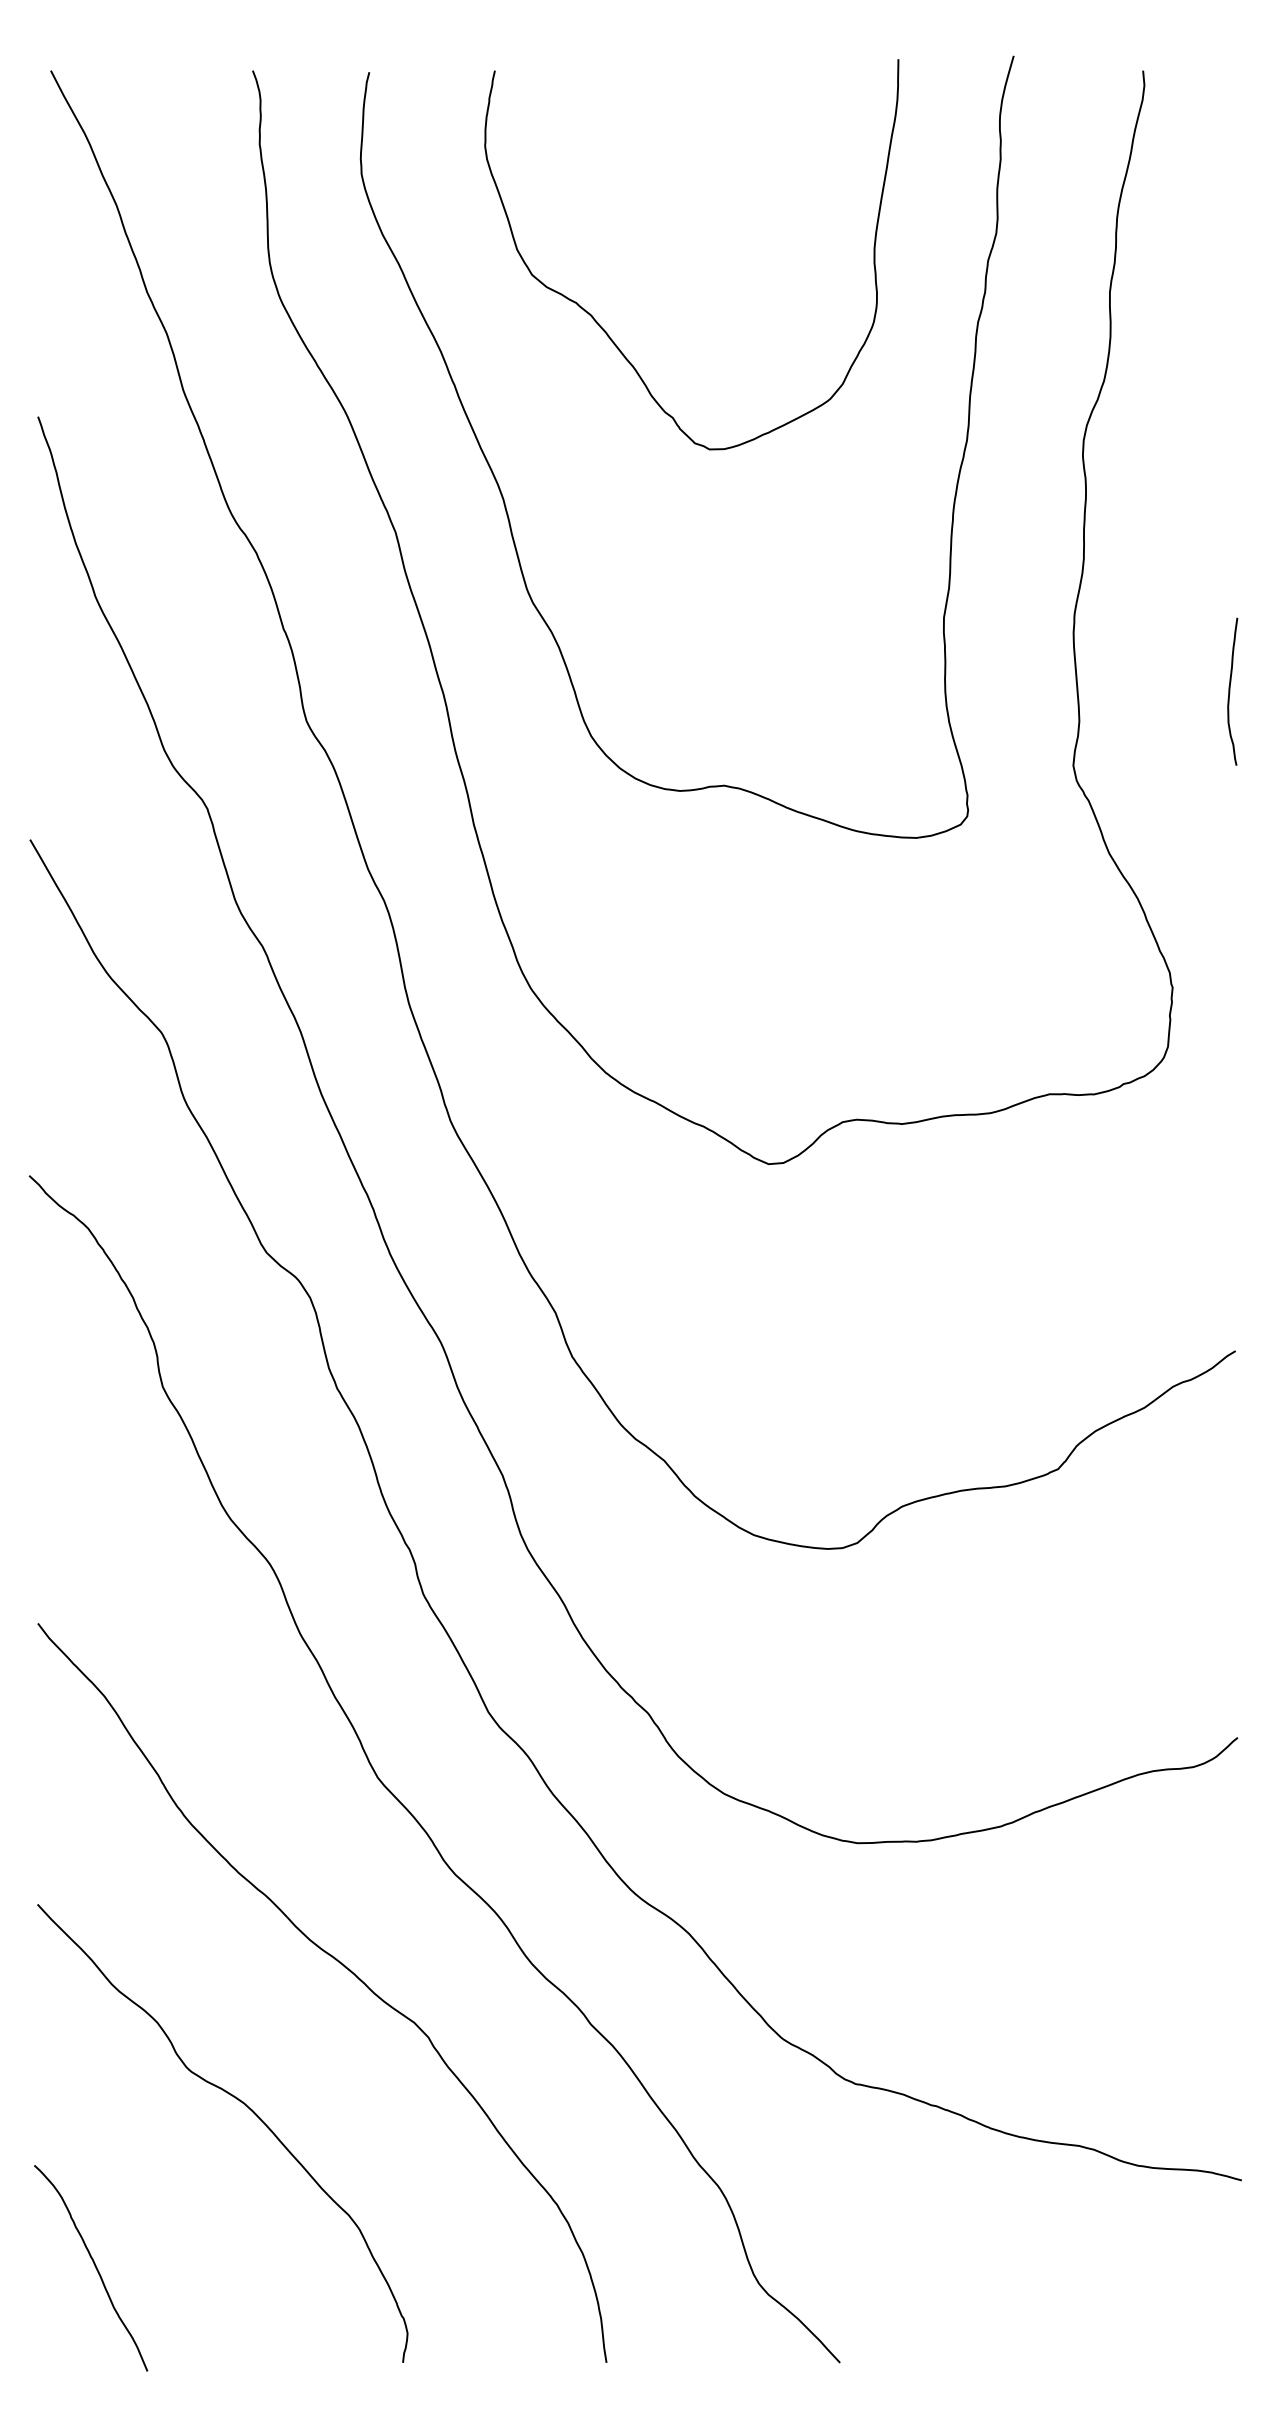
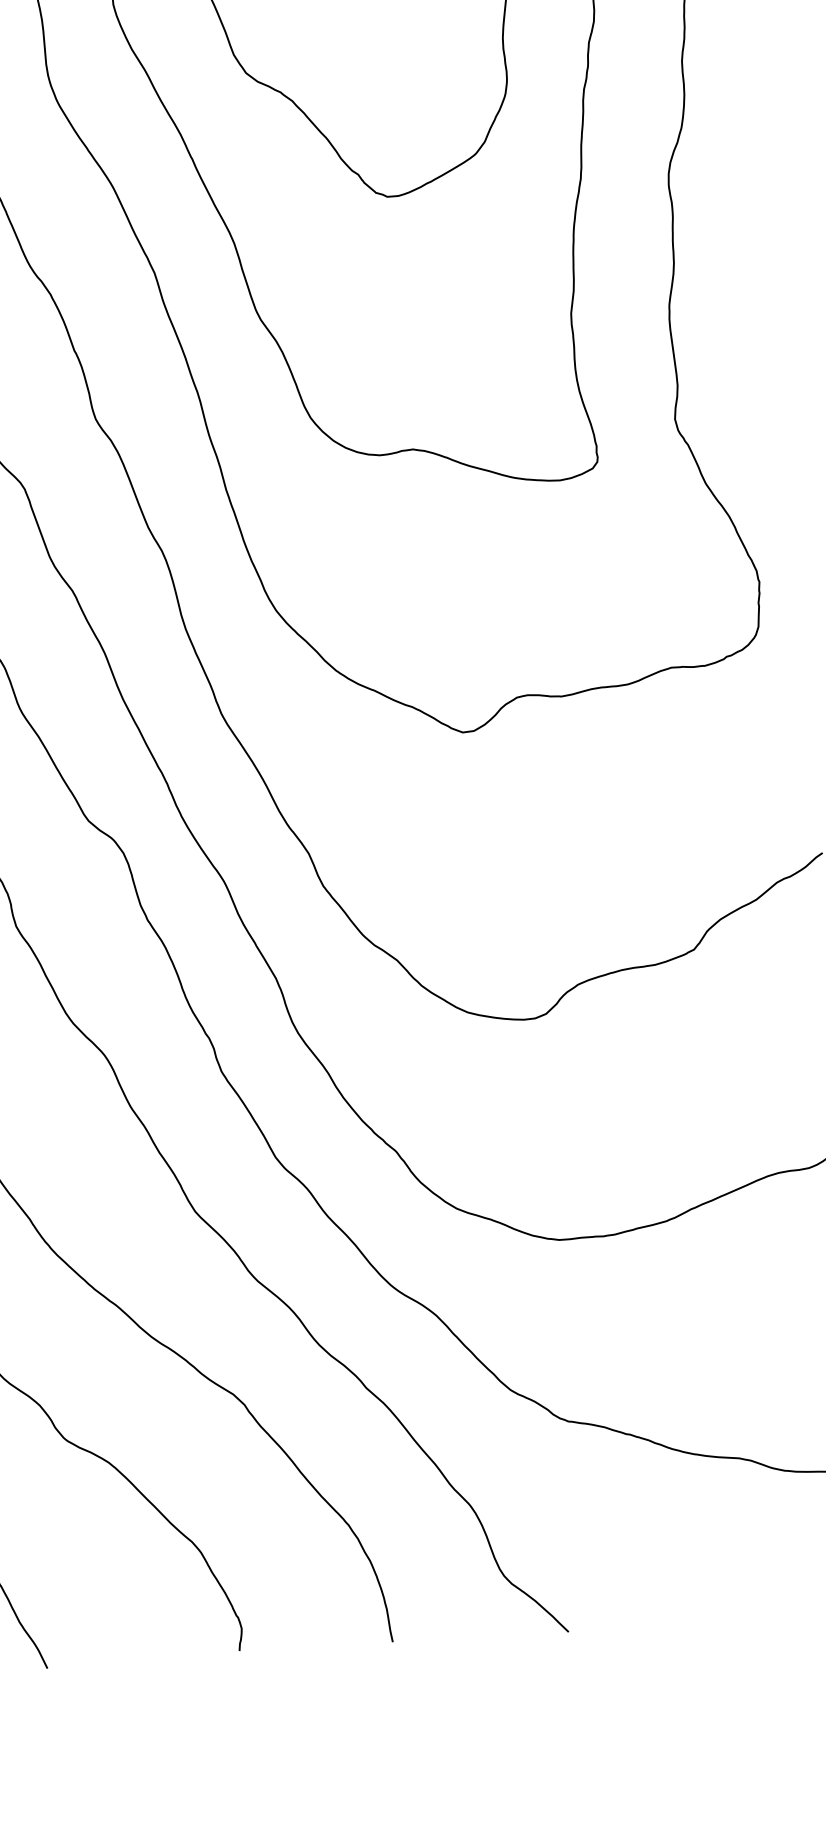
curve: (1230, 691) -> (790, 356), removed

